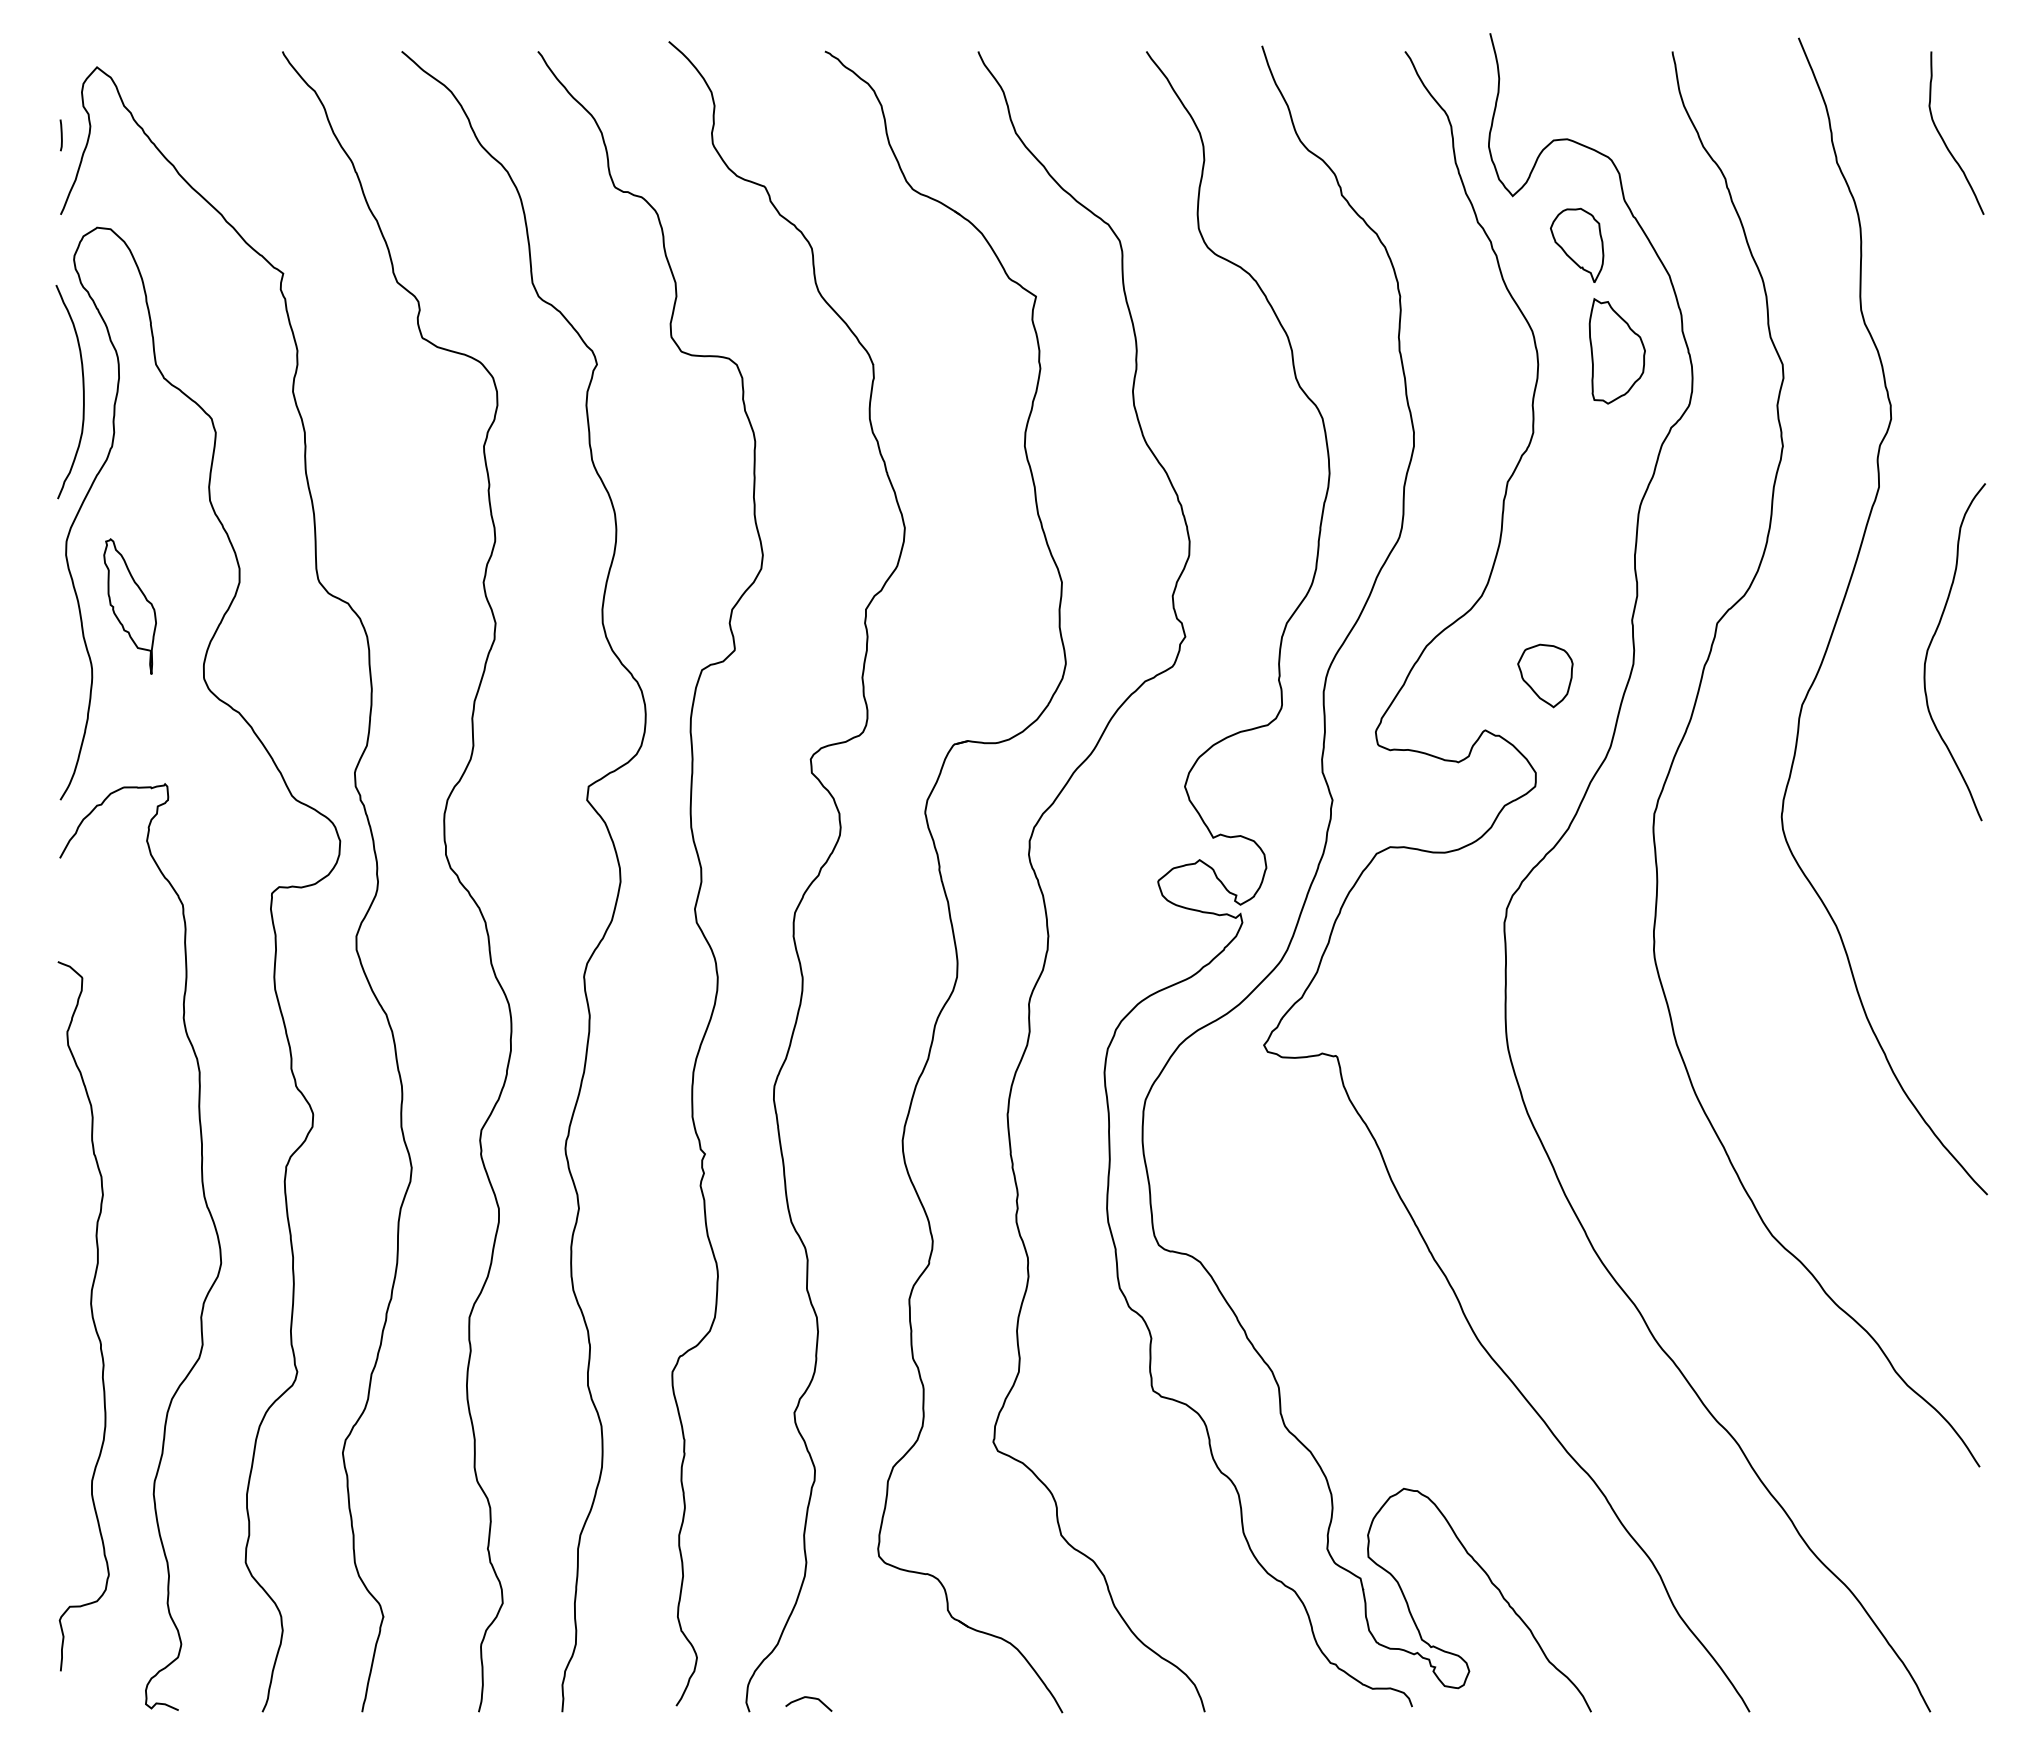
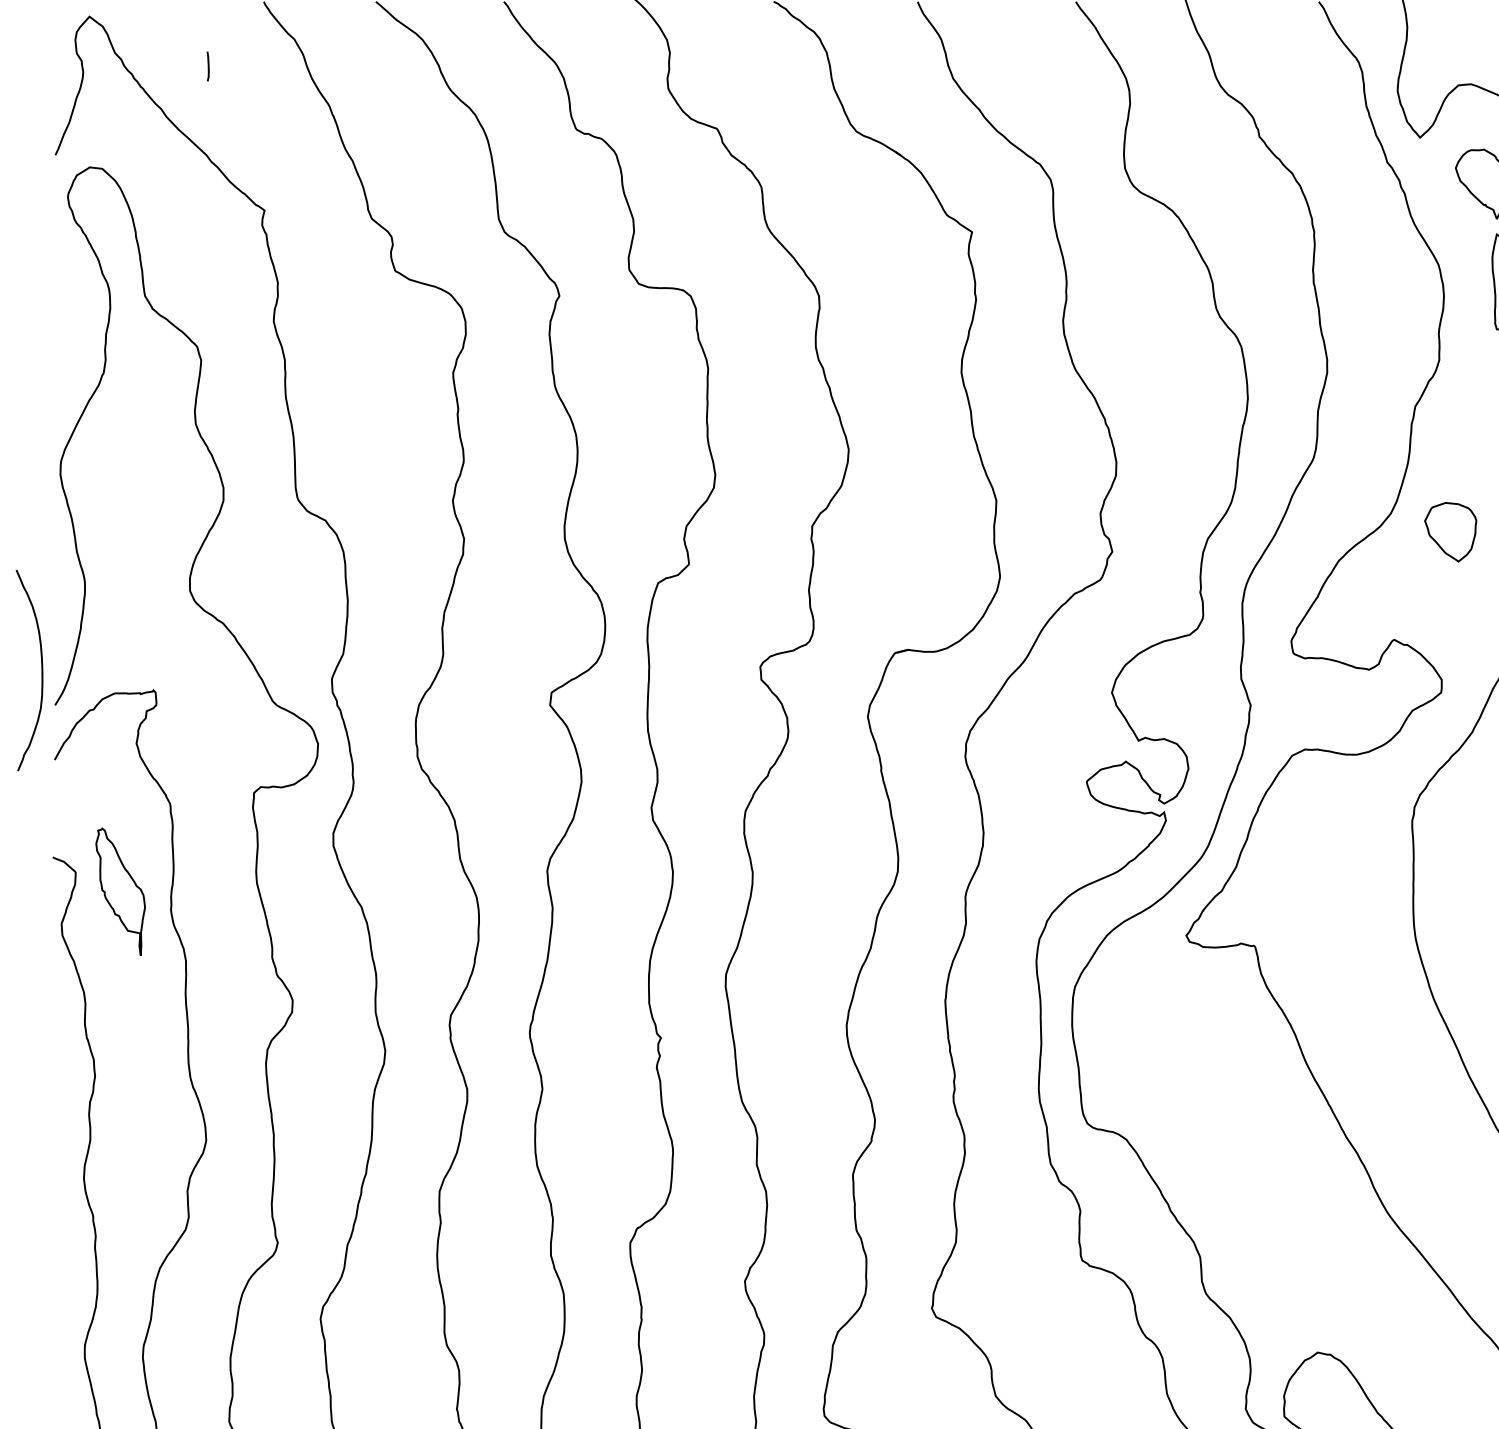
line: (60, 135) -> (207, 66), moved
curve: (82, 390) -> (41, 669), moved
part: (129, 606) -> (120, 891), moved
part: (1545, 675) -> (1450, 531), moved

